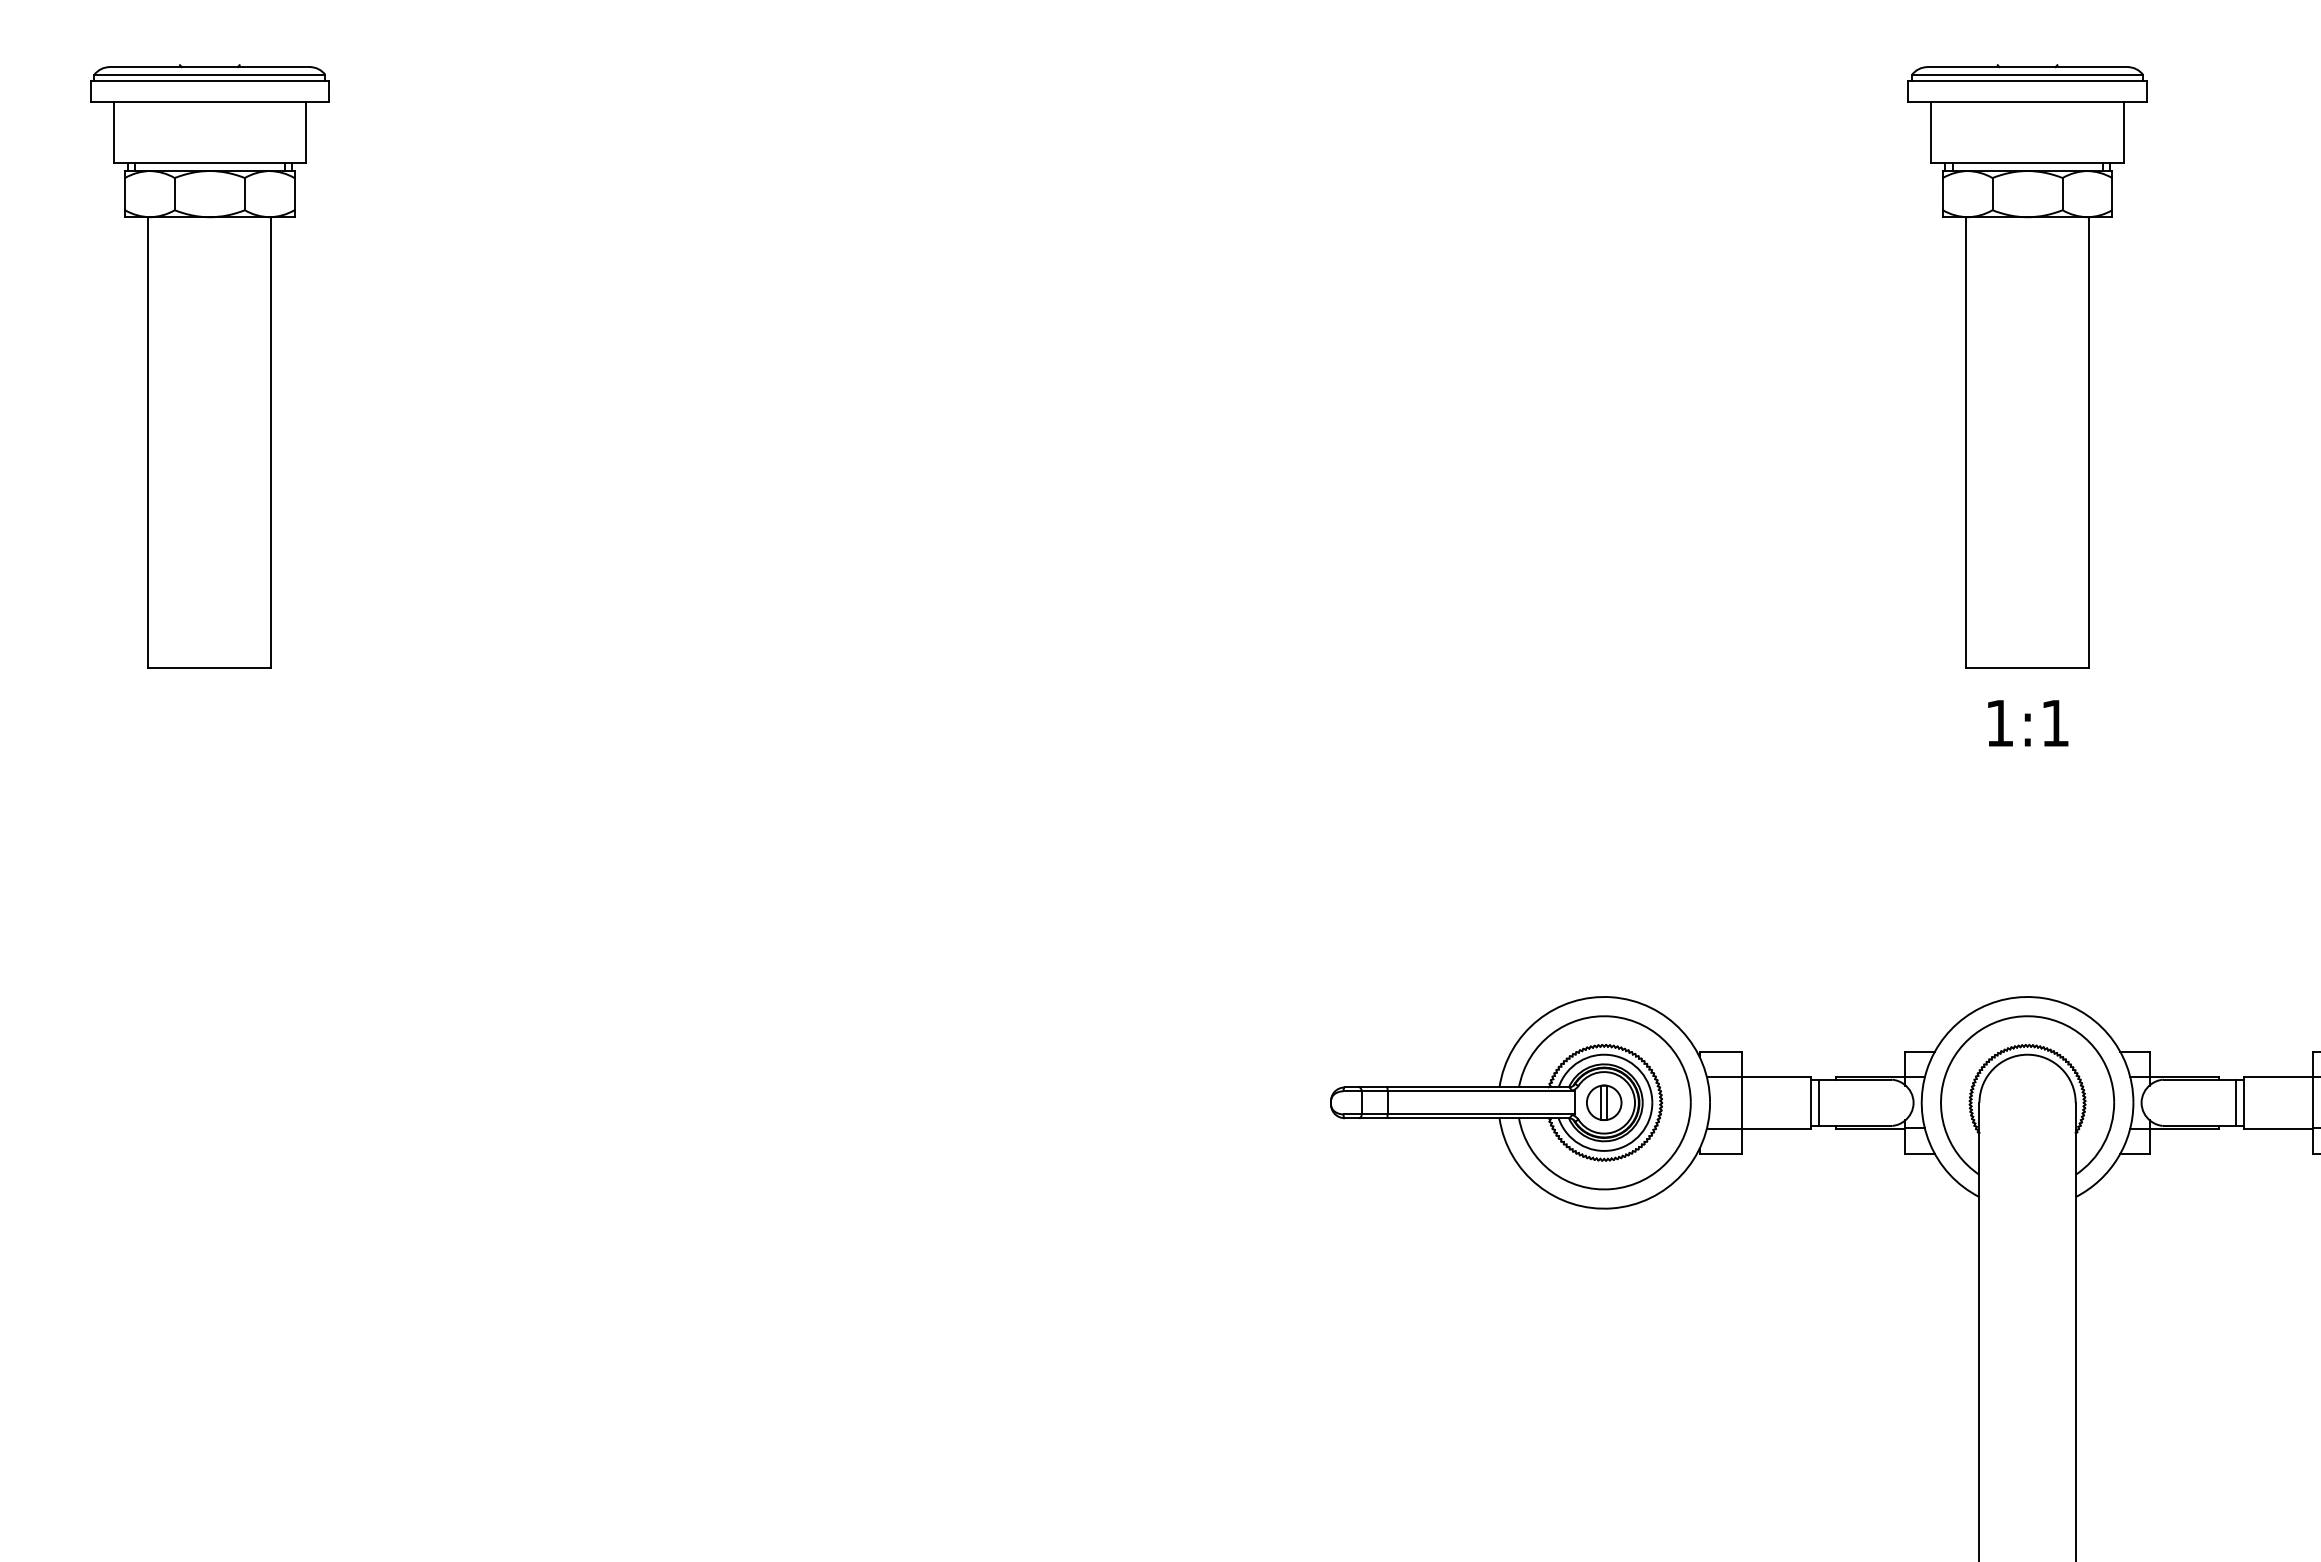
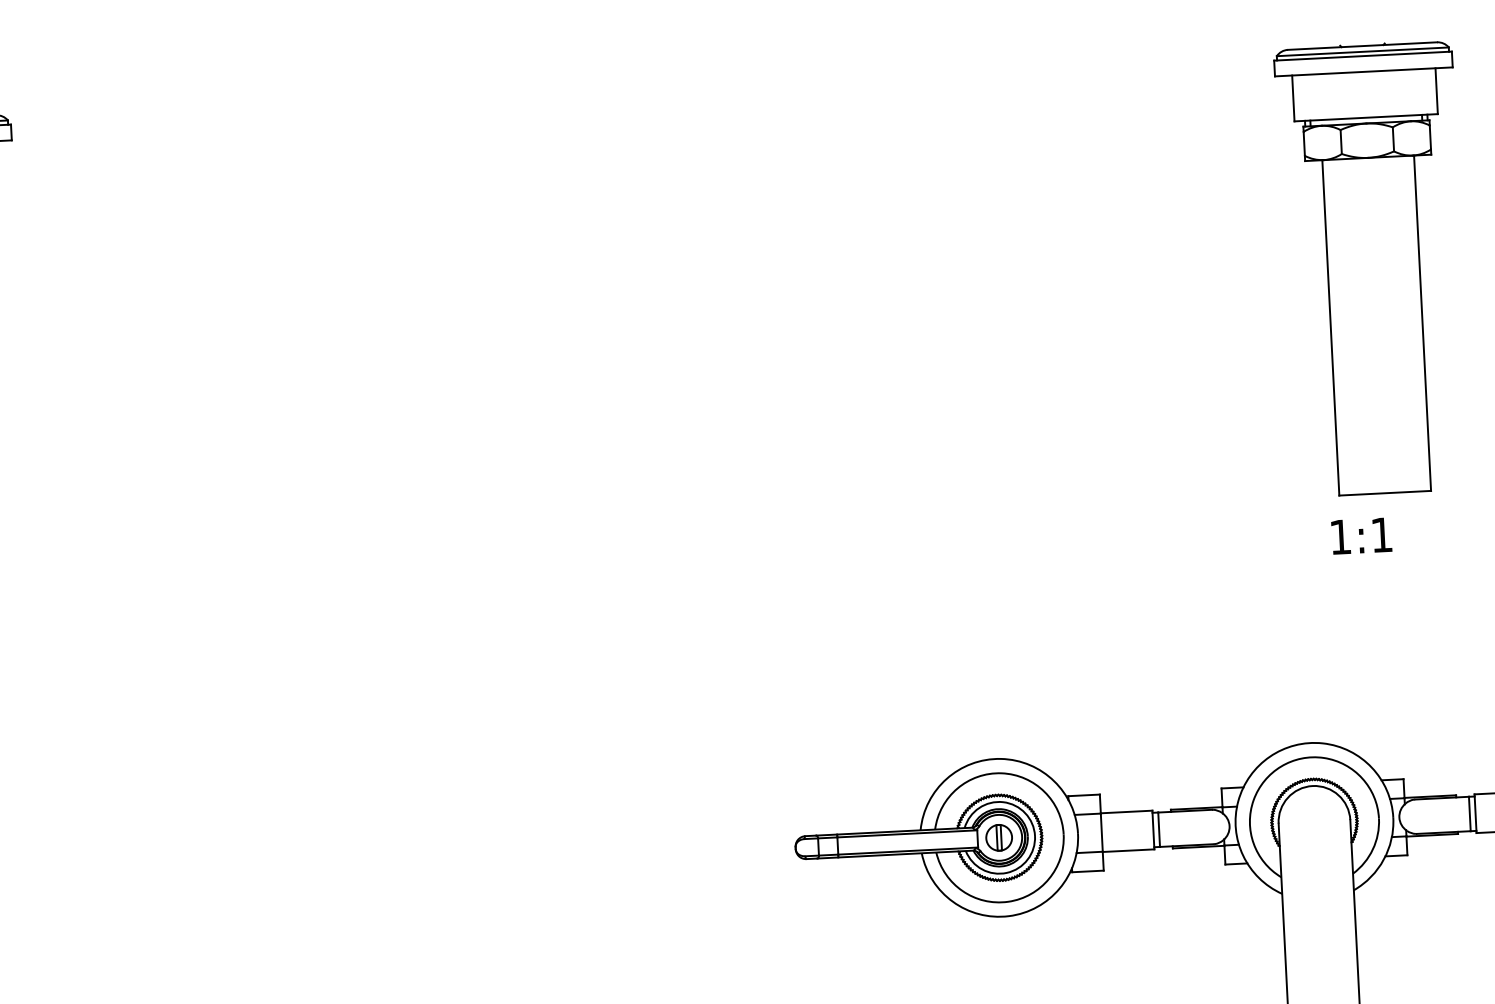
part: (2027, 366) -> (1373, 269), moved
text: (2028, 723) -> (1361, 536), moved

